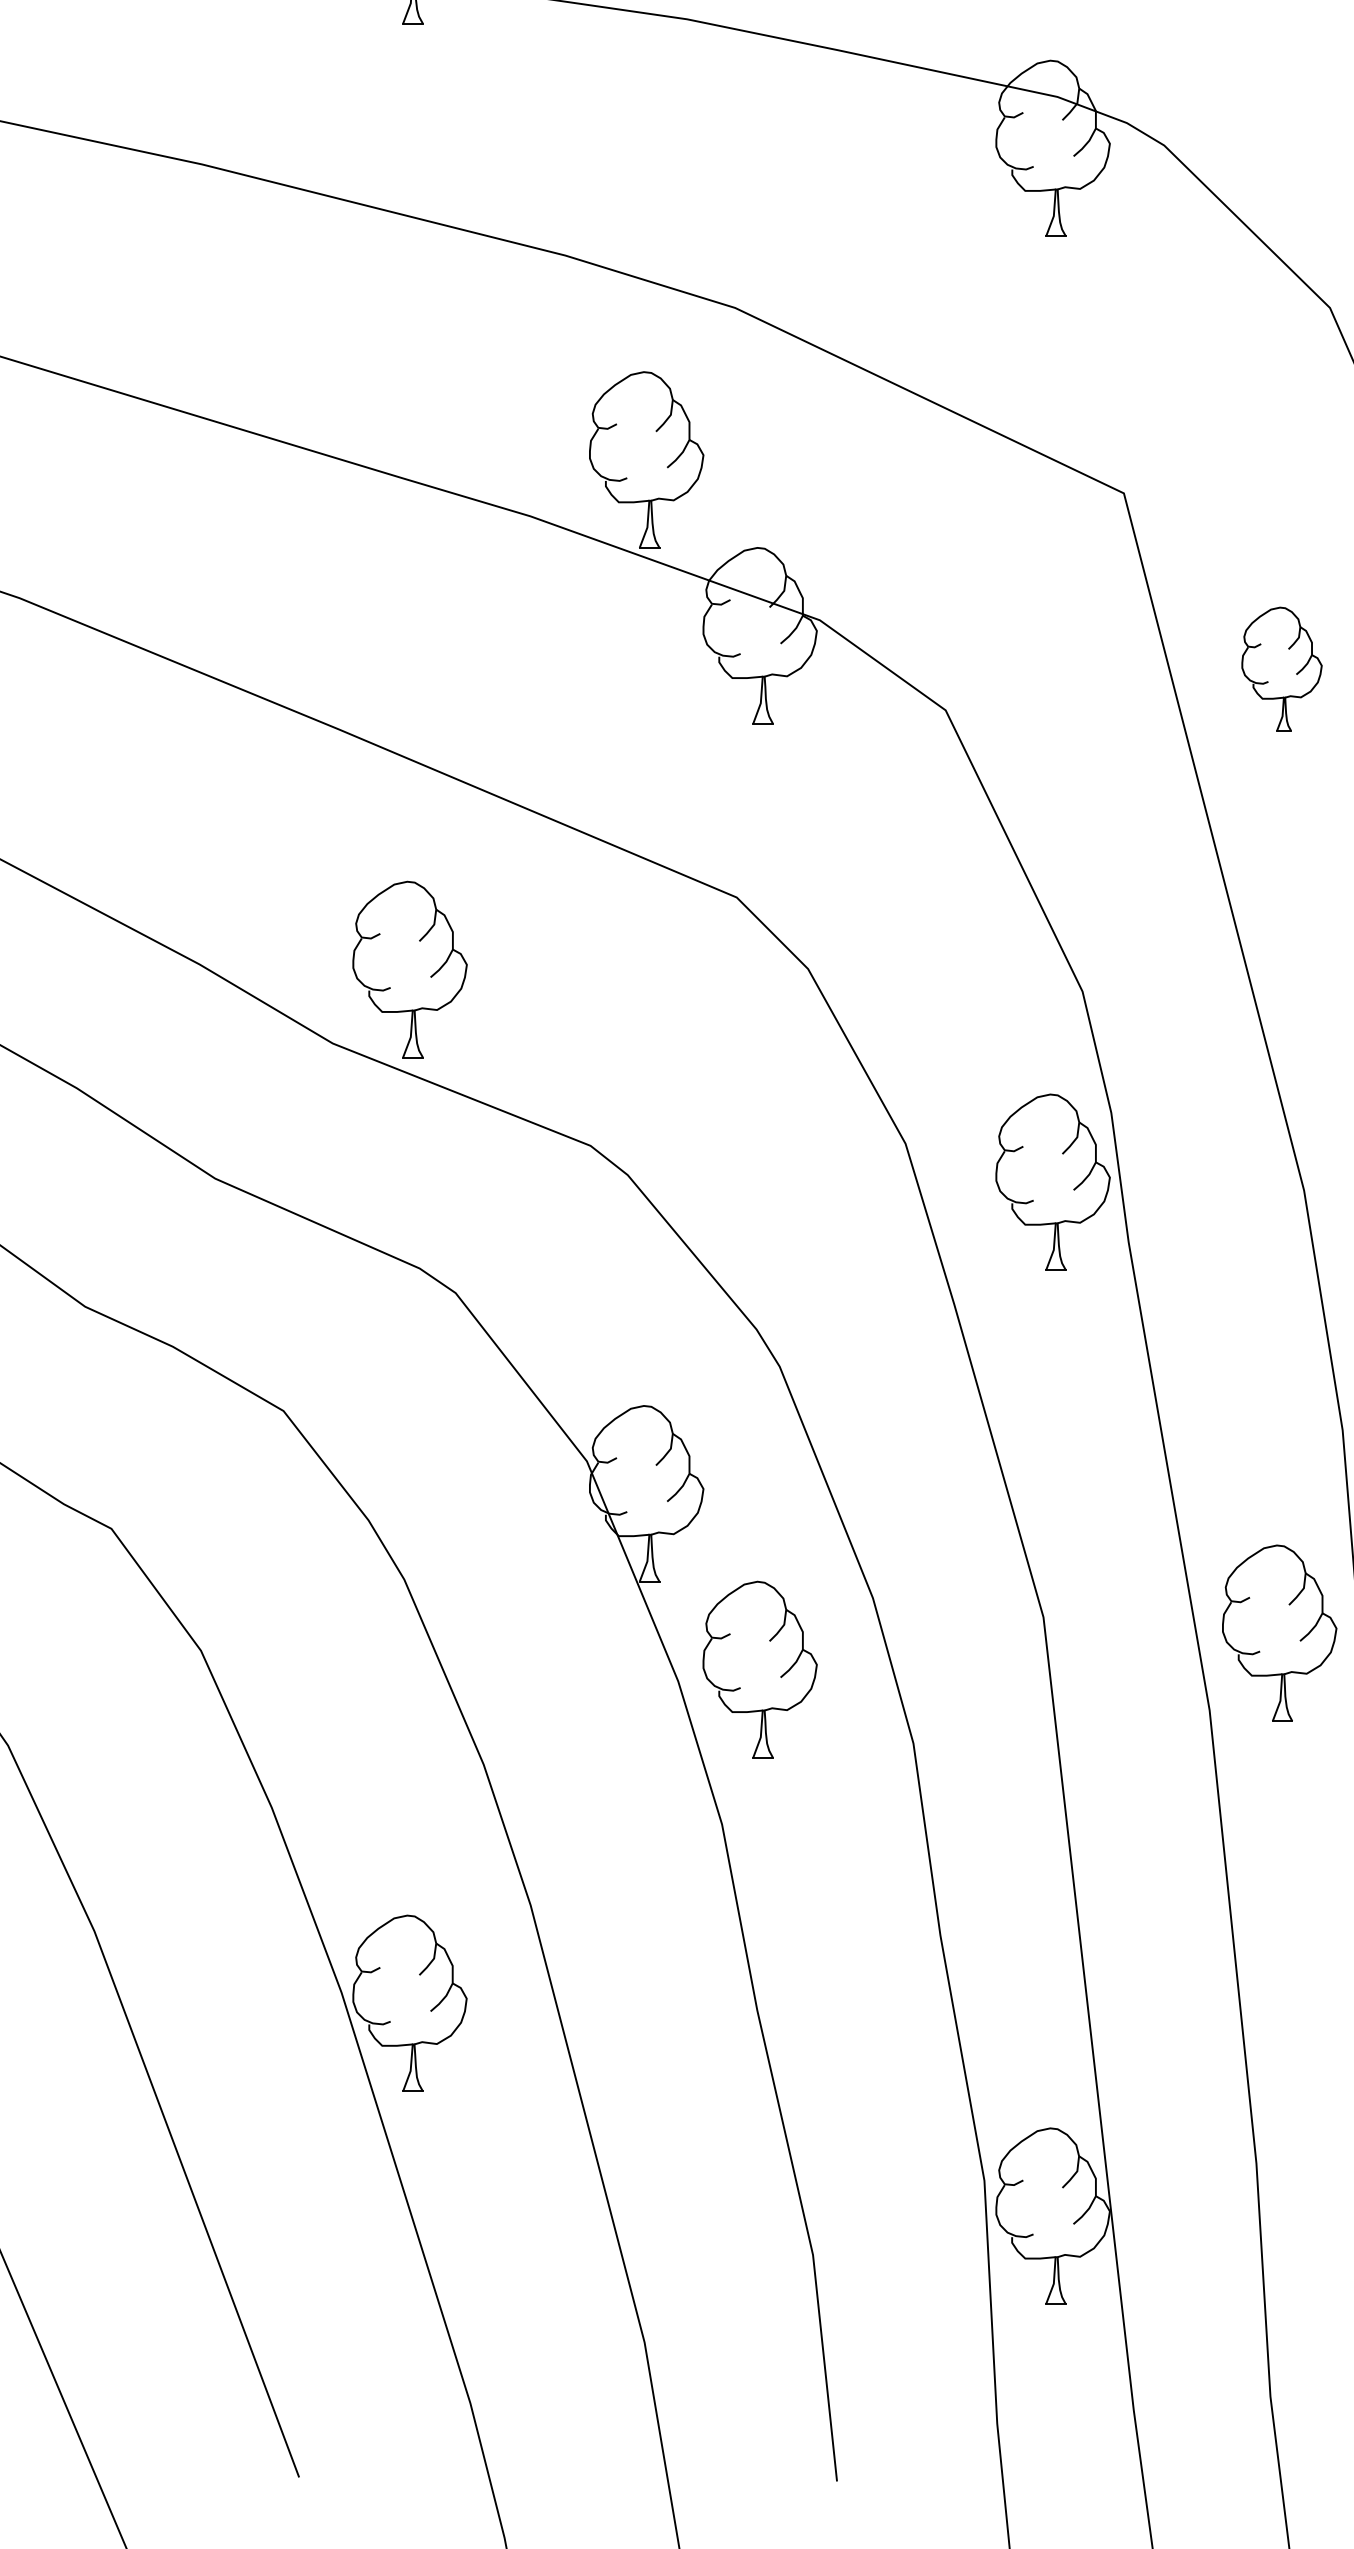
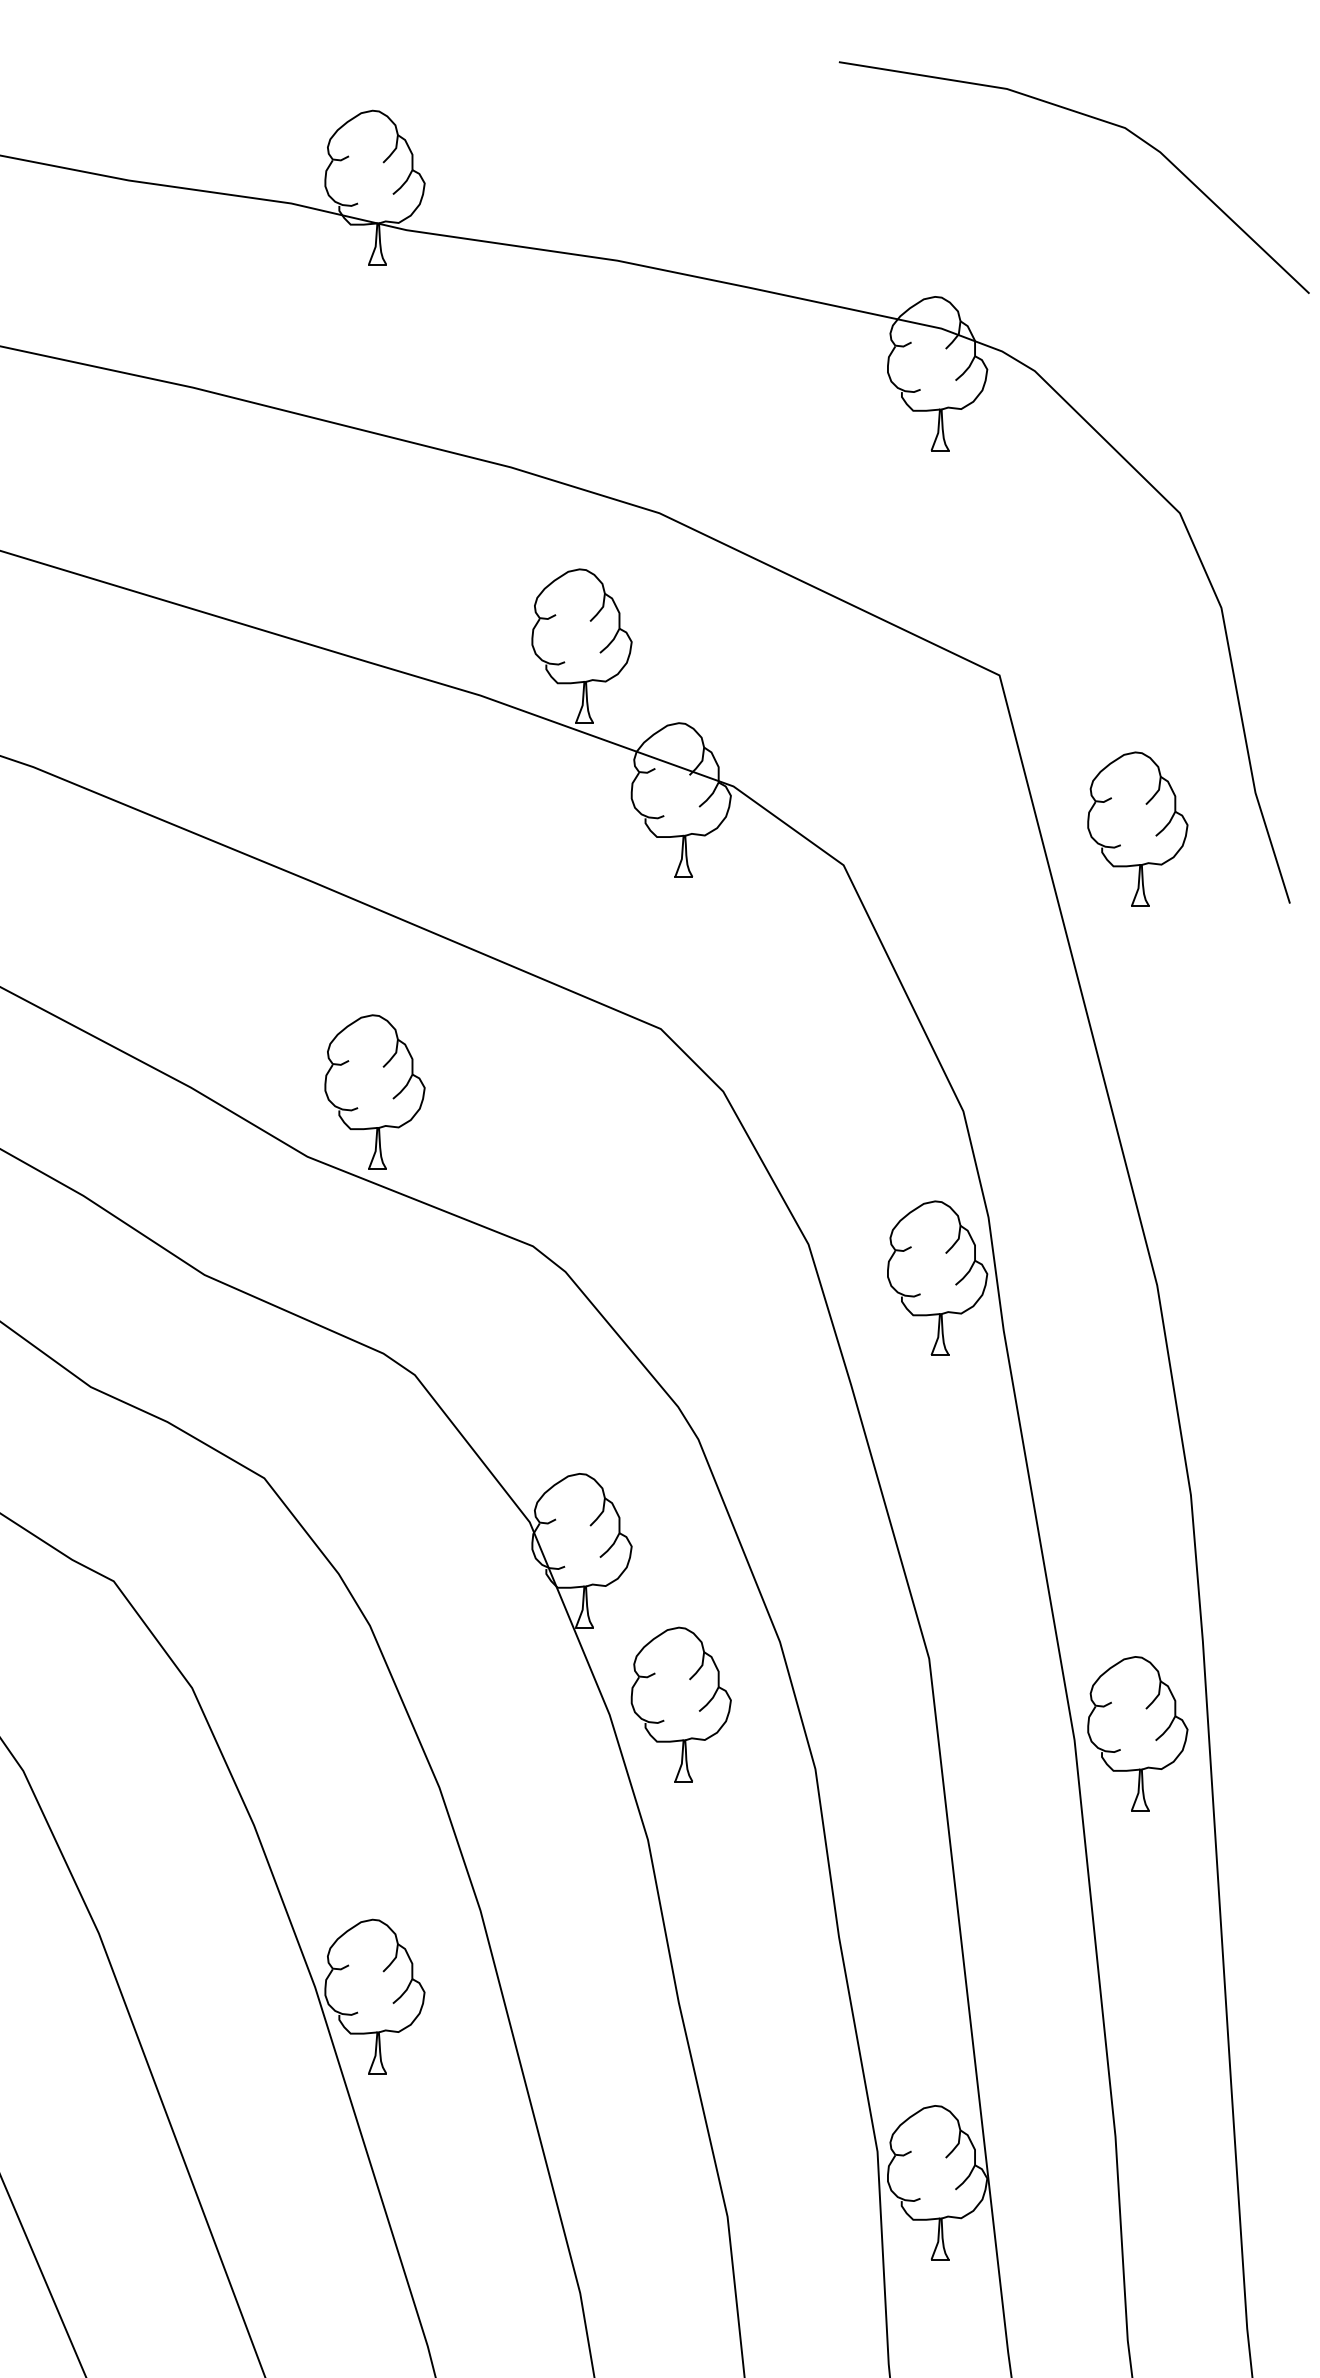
part: (1281, 668) -> (1137, 828), size x1.43
part: (1279, 1633) -> (1137, 1733), moved

